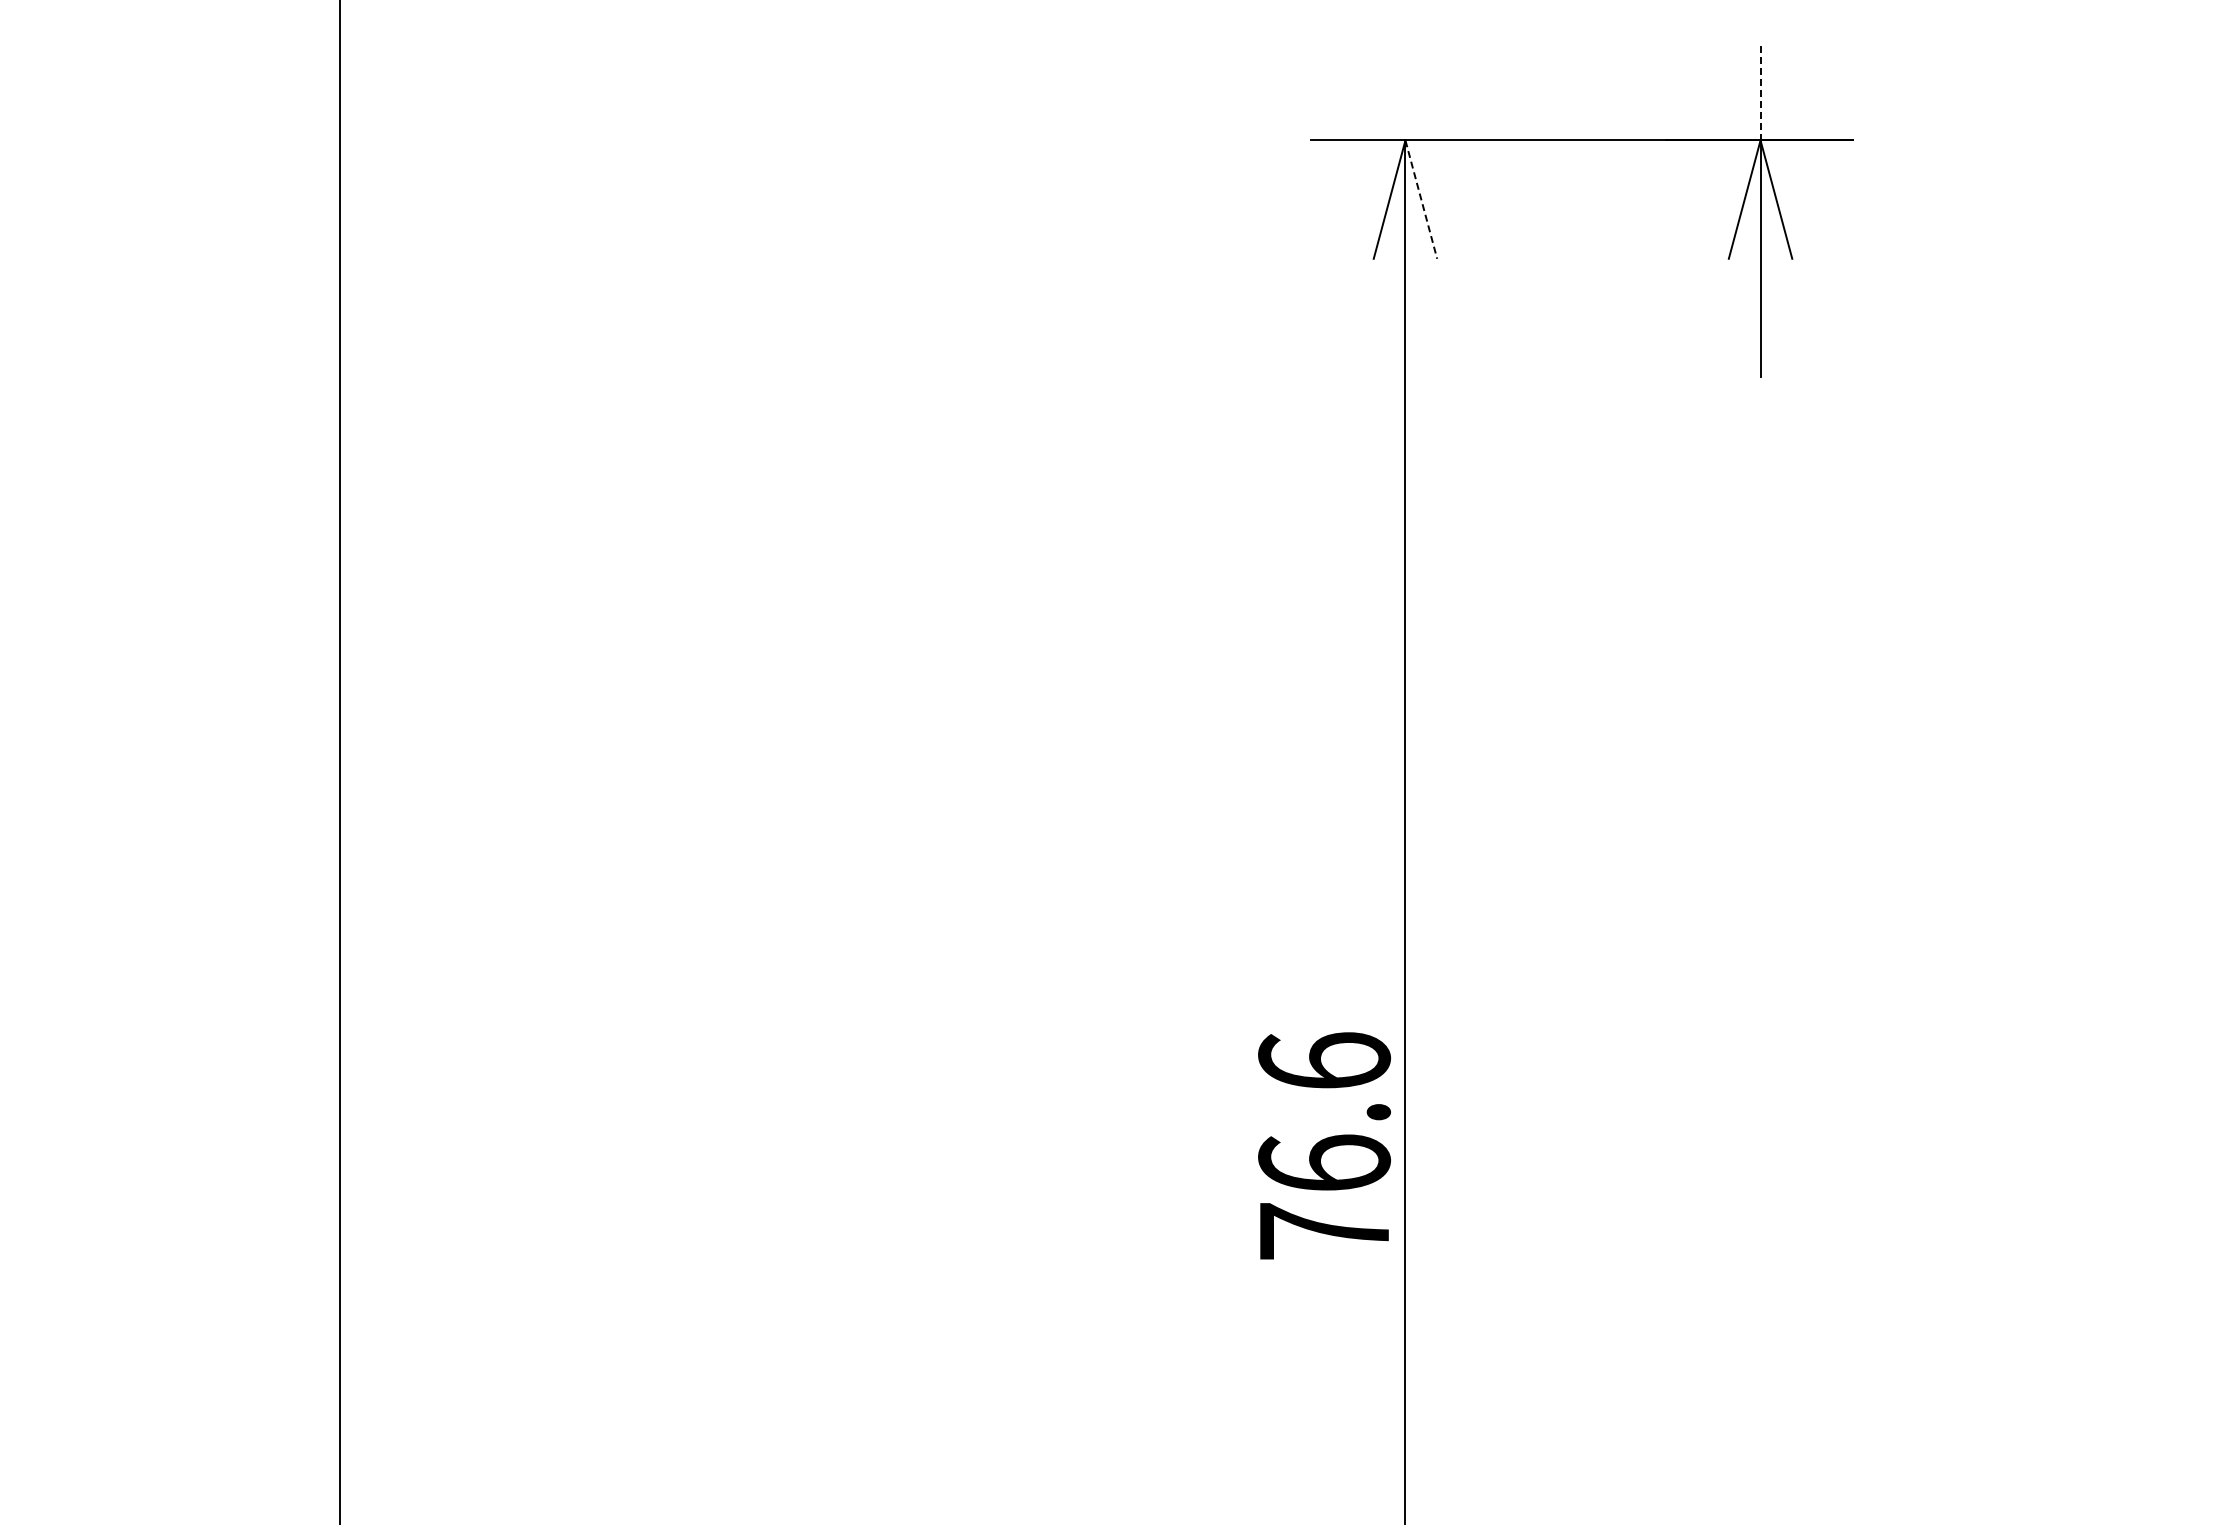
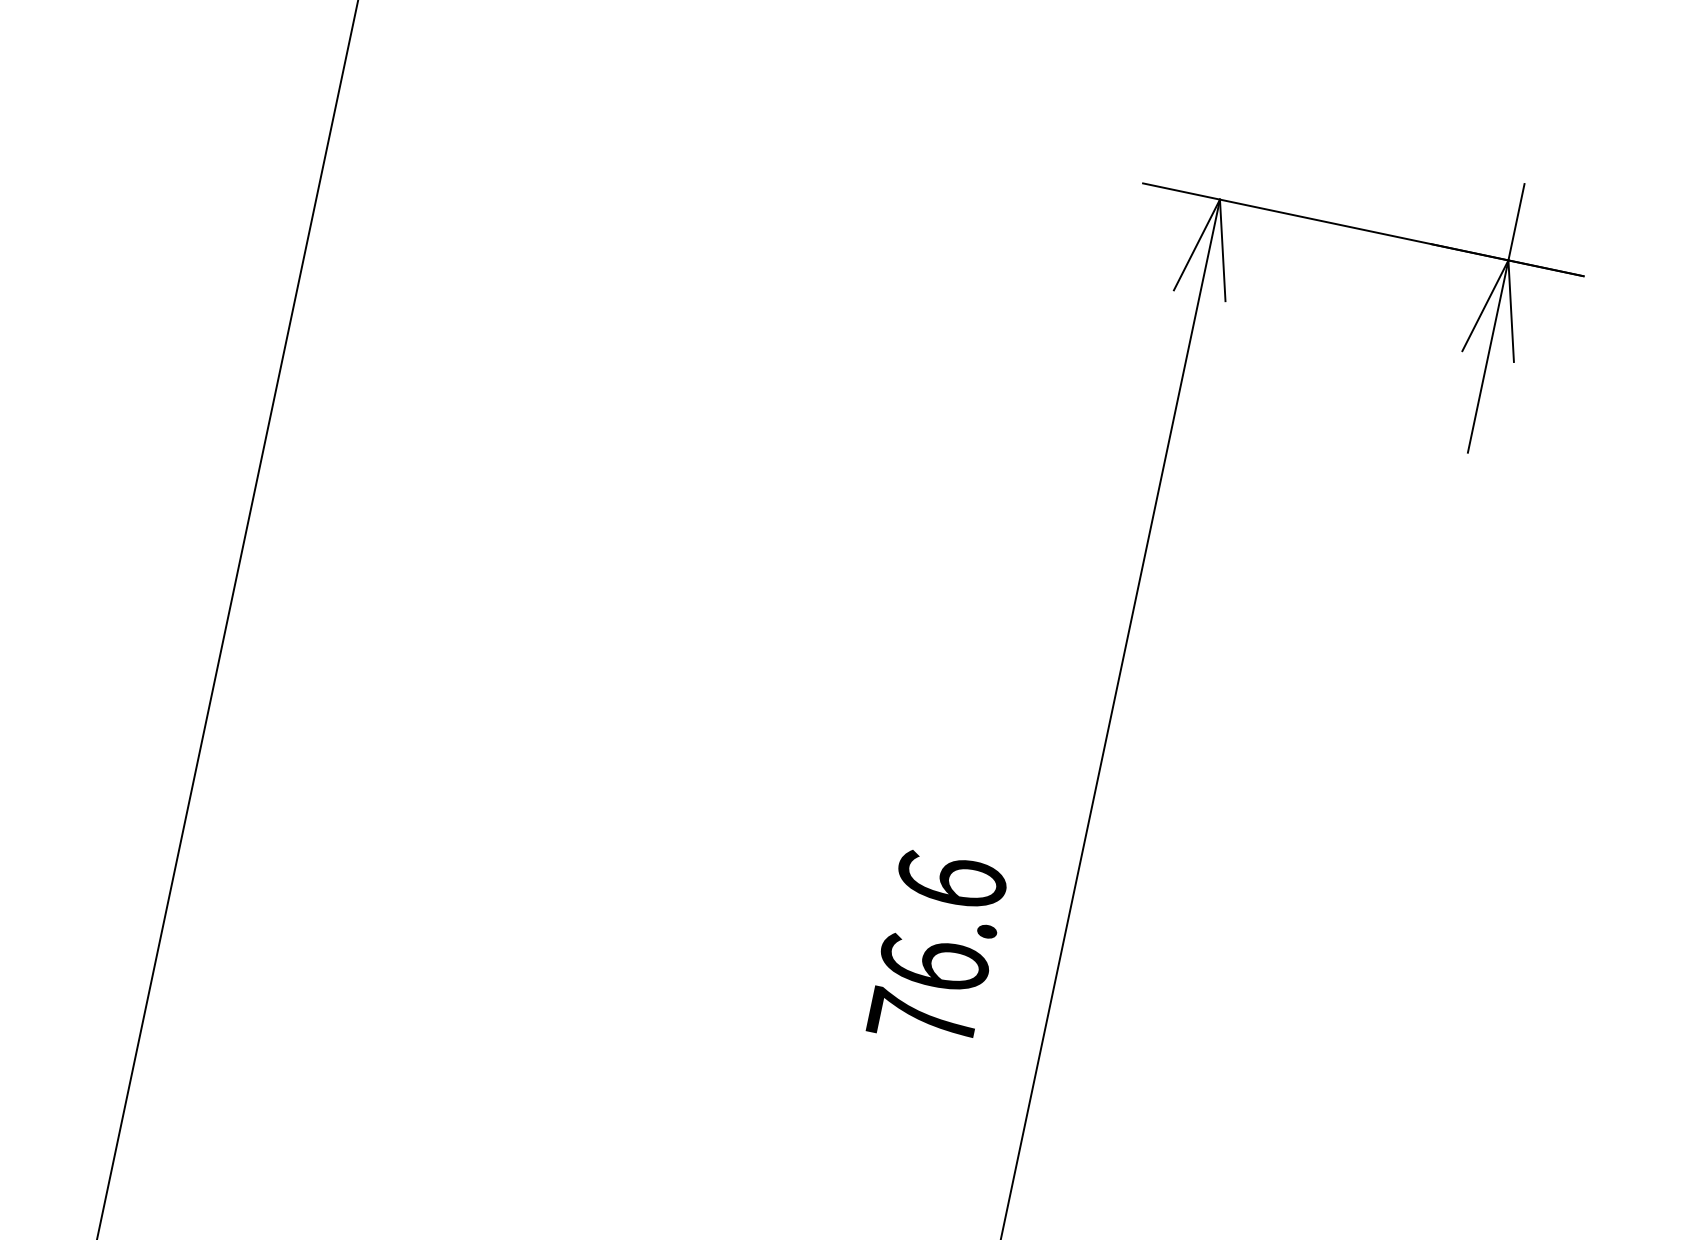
line: (1760, 93) -> (1516, 222), dashed -> solid
line: (1421, 200) -> (1222, 251), dashed -> solid
text: (1324, 1145) -> (937, 949), moved

